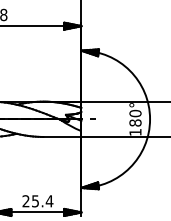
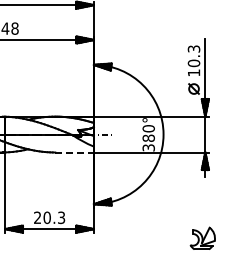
text: (135, 132) -> (148, 147), 180° -> 380°
line: (63, 136) -> (75, 152), solid -> dashed
text: (42, 200) -> (54, 217), 25.4 -> 20.3

